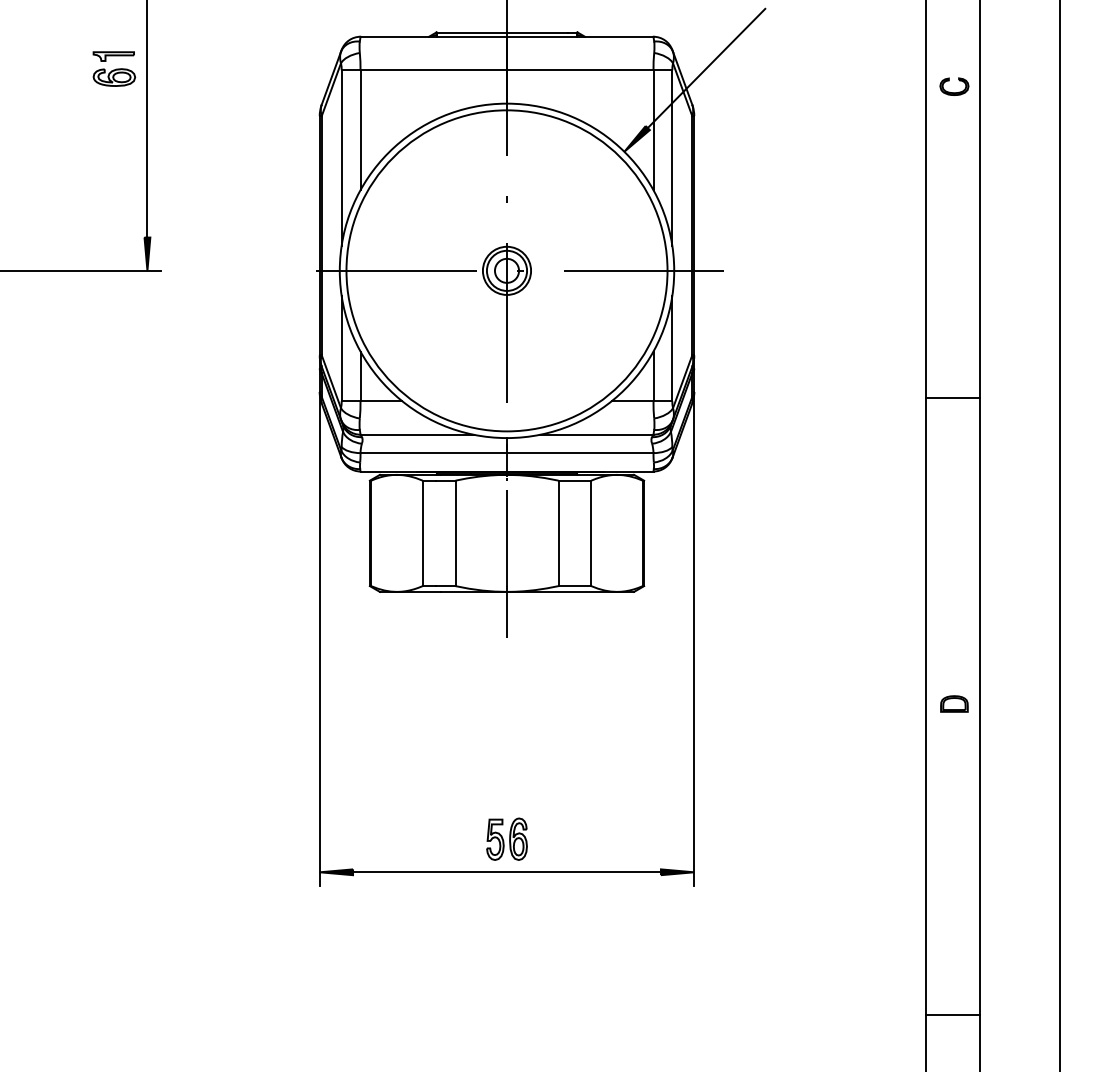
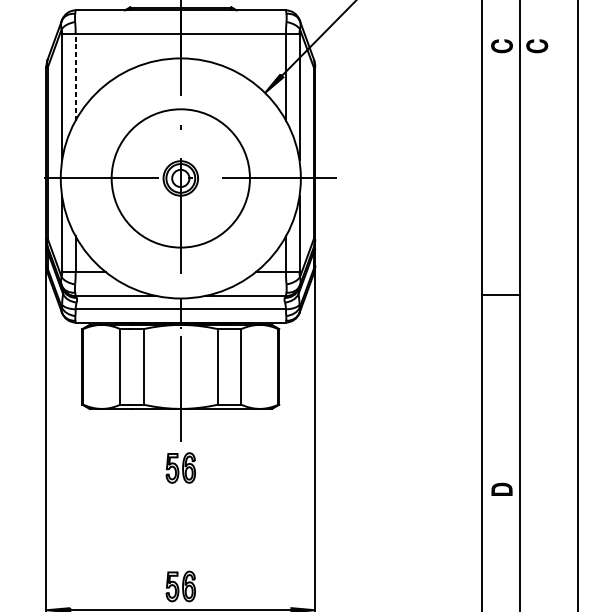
part: (1003, 86) -> (537, 46), added
line: (360, 130) -> (75, 77), solid -> dashed
circle: (506, 270) -> (180, 178), size x0.6
line: (952, 397) -> (500, 295), moved
part: (506, 673) -> (180, 467), added

